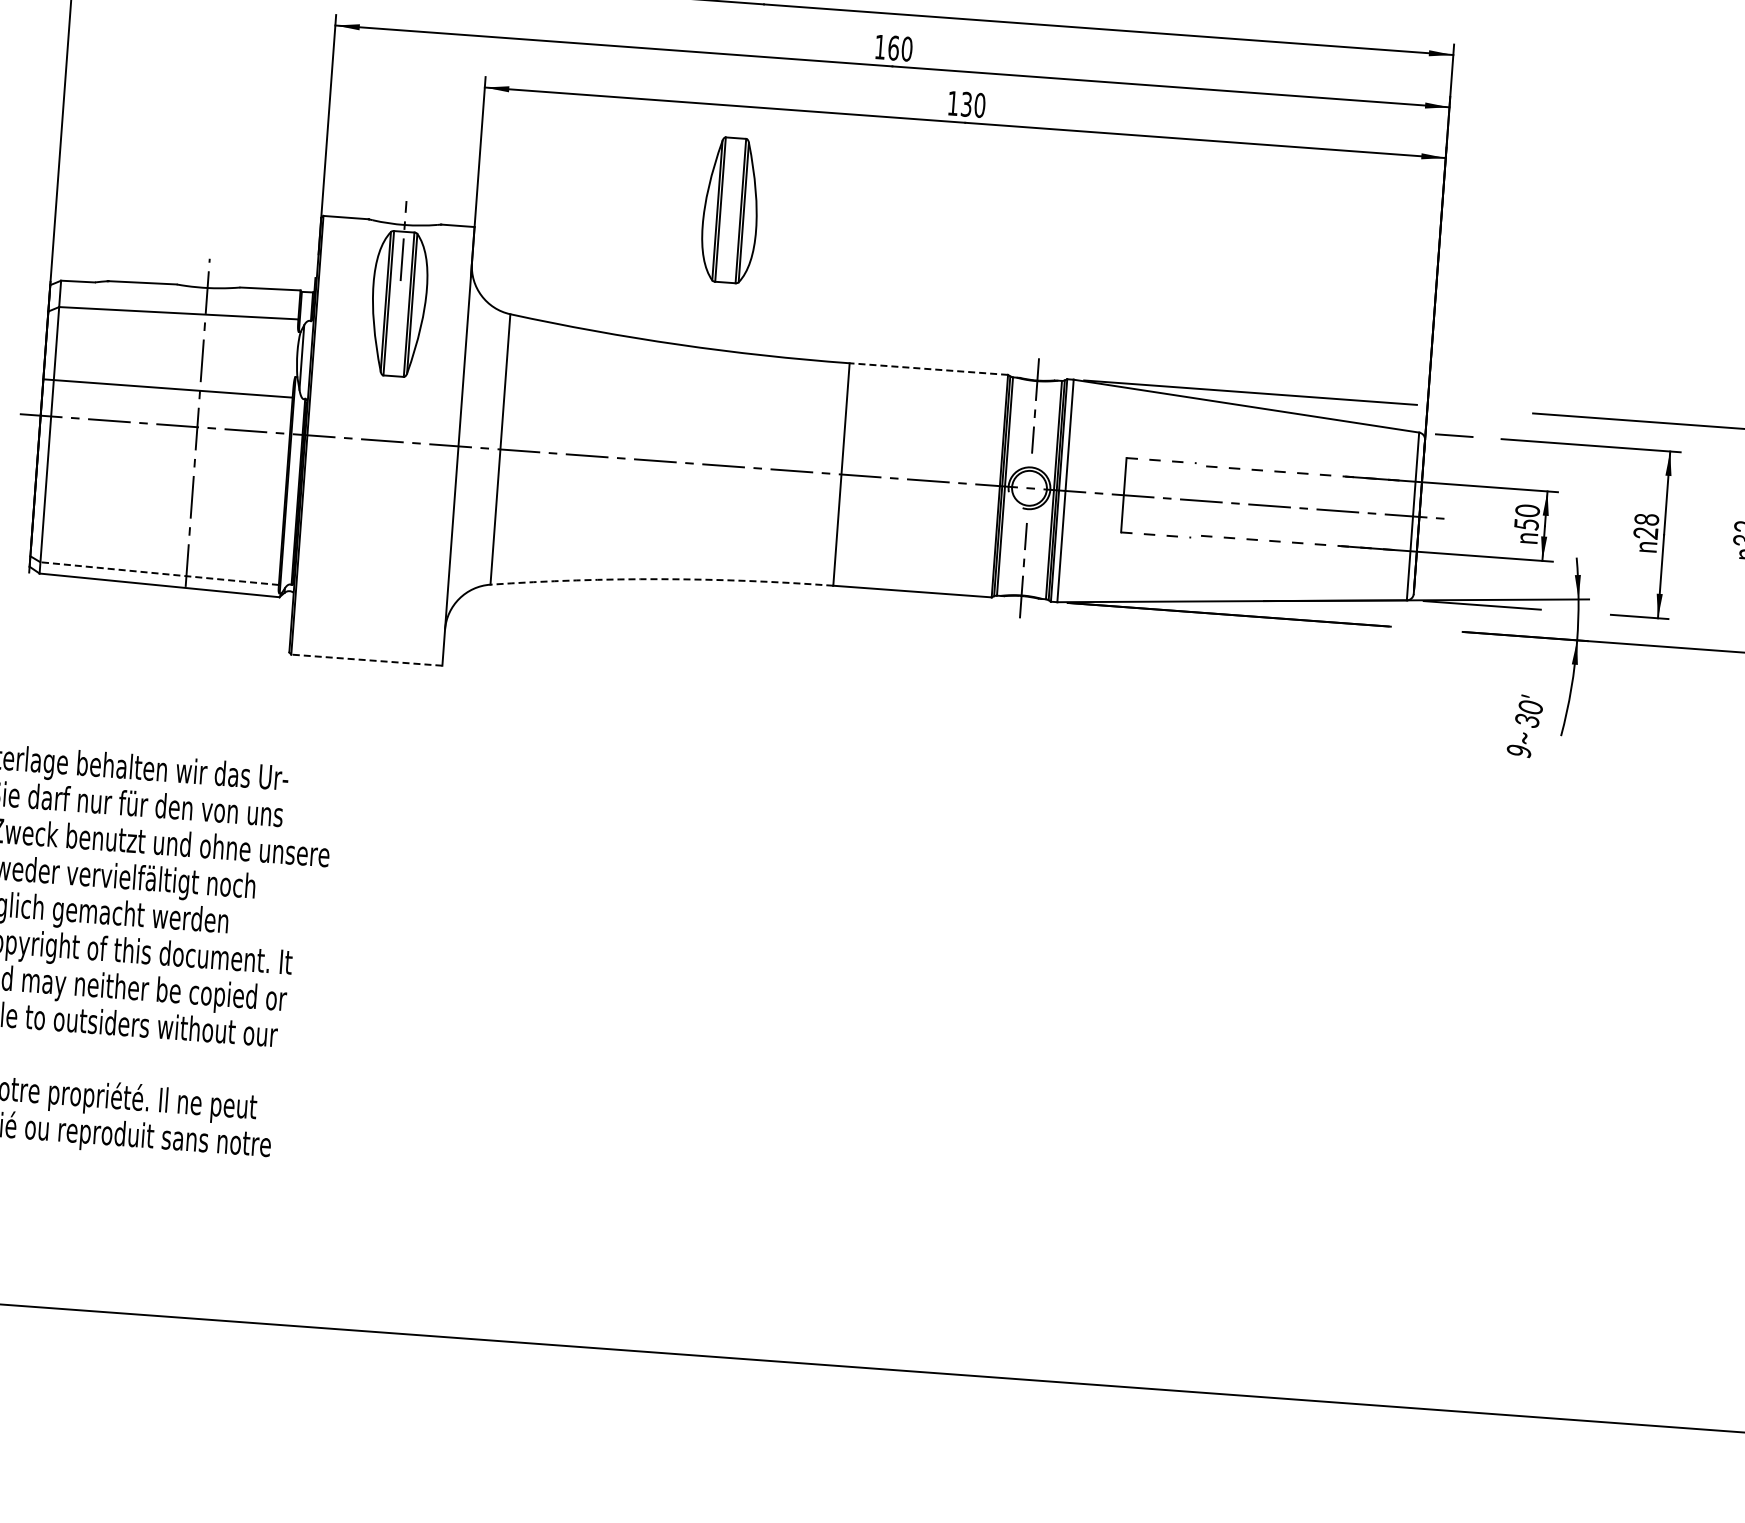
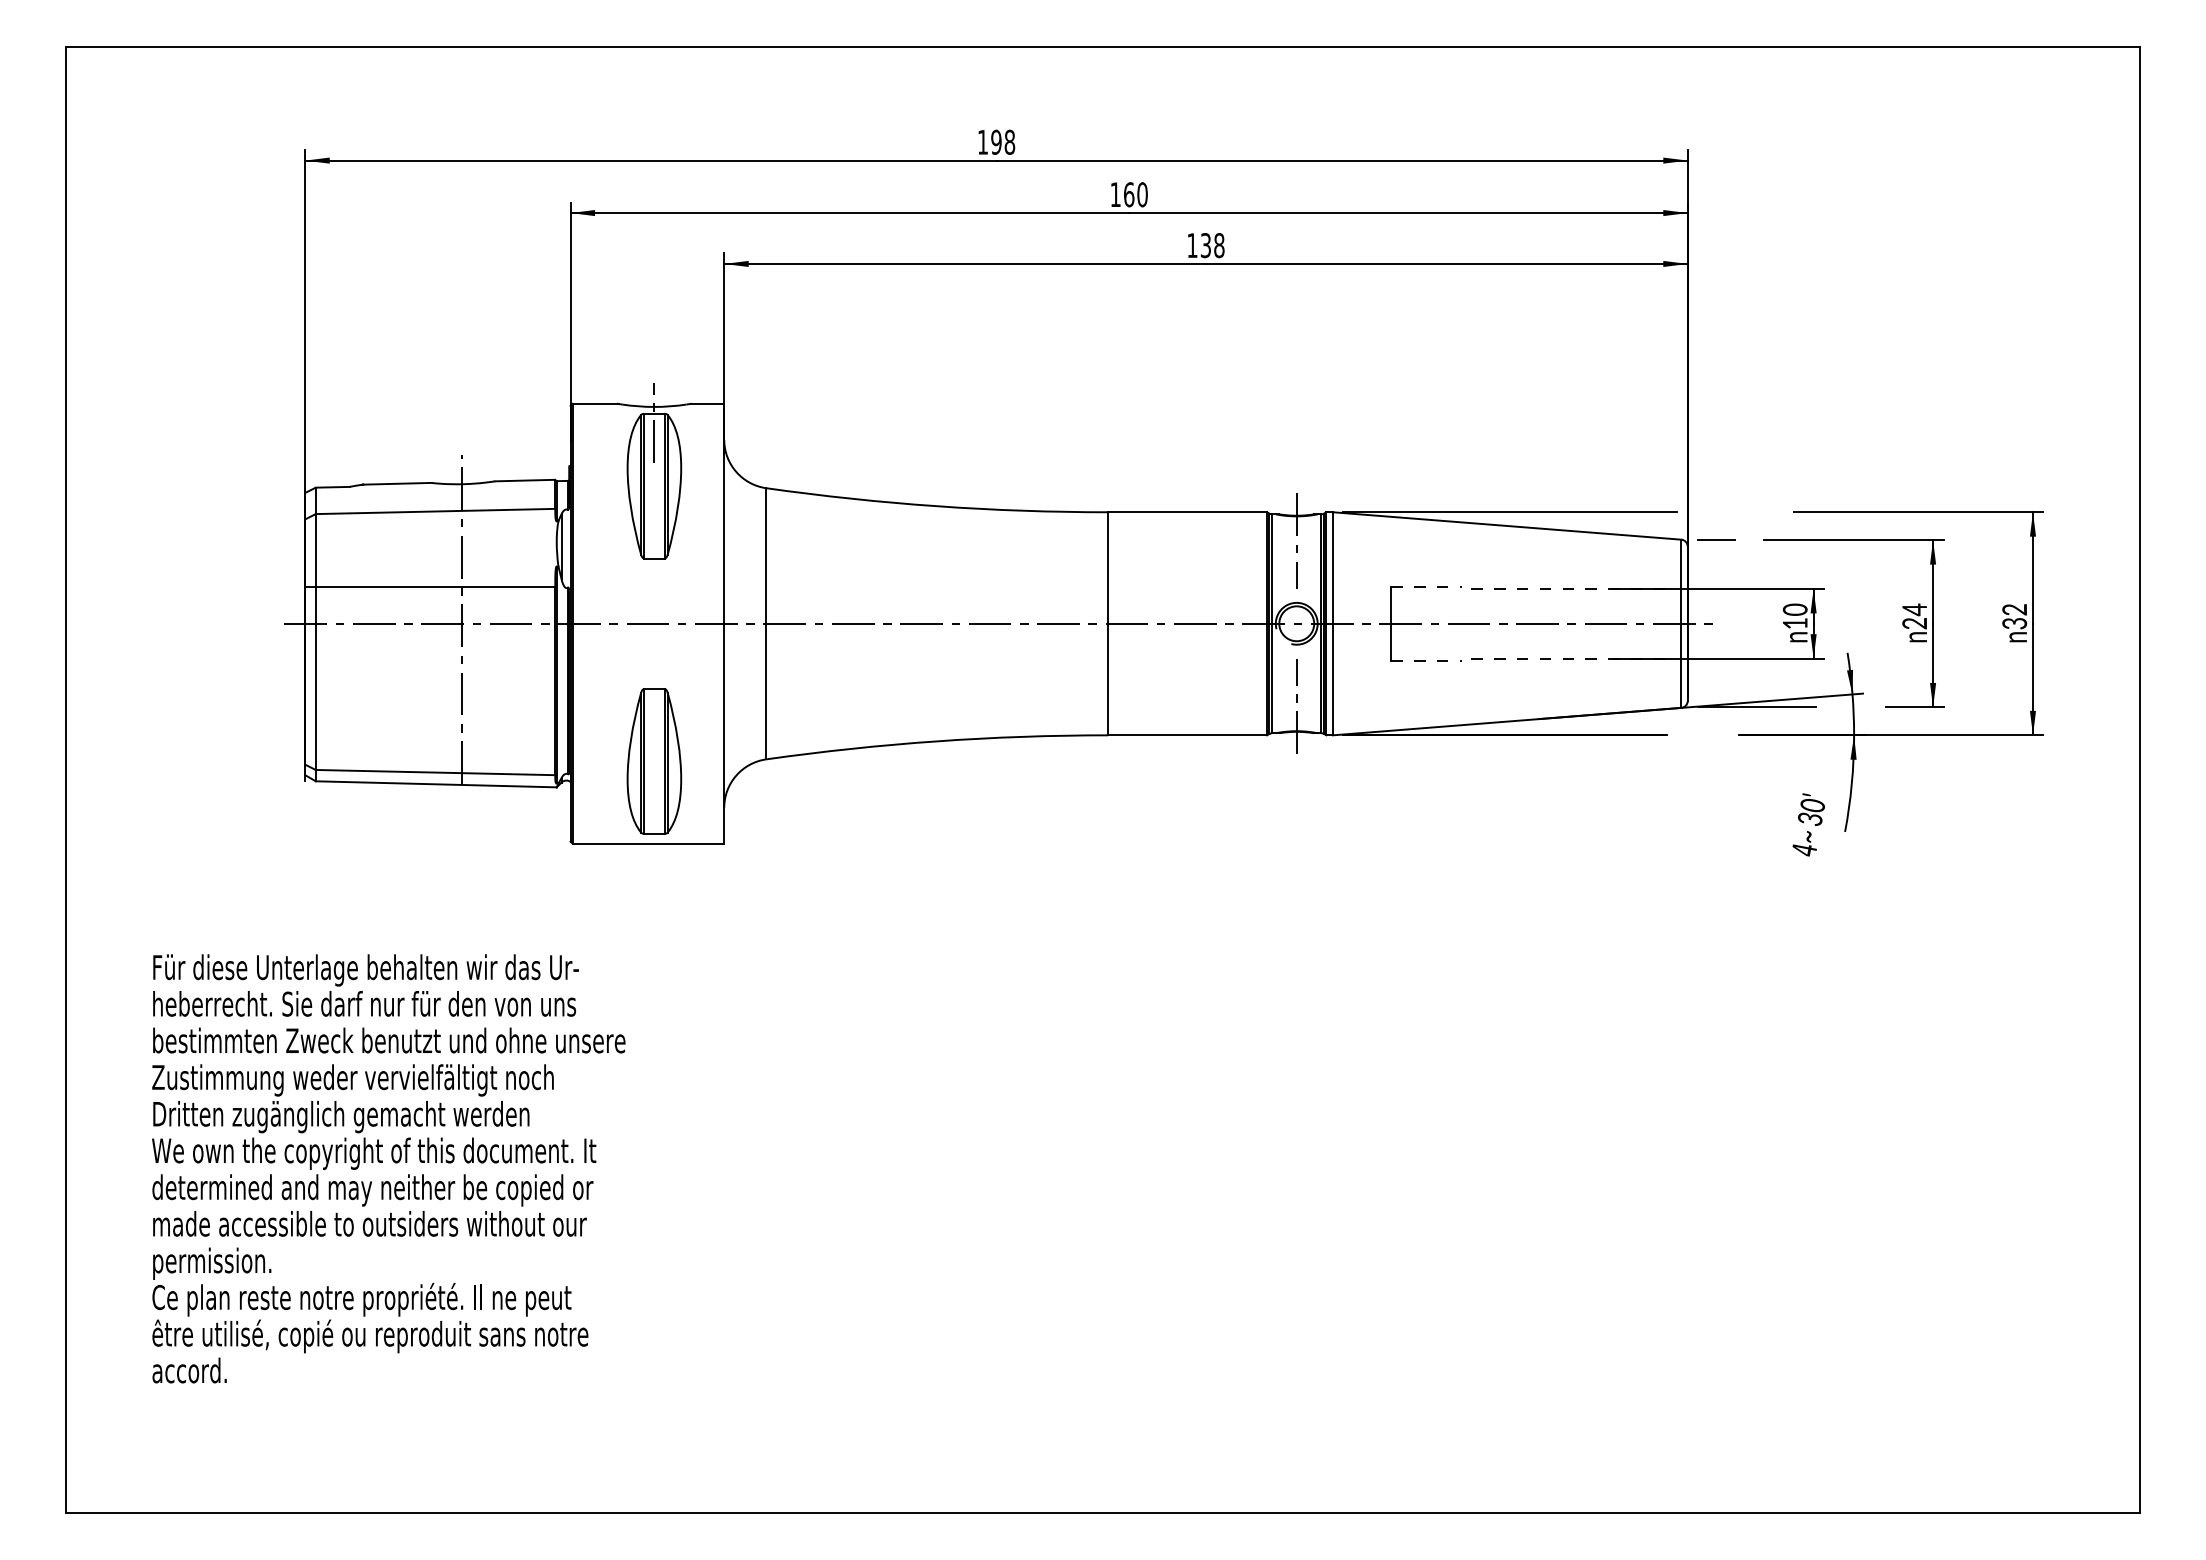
text: (980, 105) -> (1219, 245), 130 -> 138
part: (730, 210) -> (654, 761), moved
line: (928, 369) -> (1187, 512), dashed -> solid
text: (1646, 519) -> (1914, 609), 28 -> 24
text: (1526, 524) -> (1795, 623), 50 -> 10
line: (159, 573) -> (435, 772), dashed -> solid
arc: (661, 579) -> (936, 741), dashed -> solid
line: (366, 659) -> (648, 843), dashed -> solid
text: (1518, 751) -> (1803, 850), 9 -> 4

